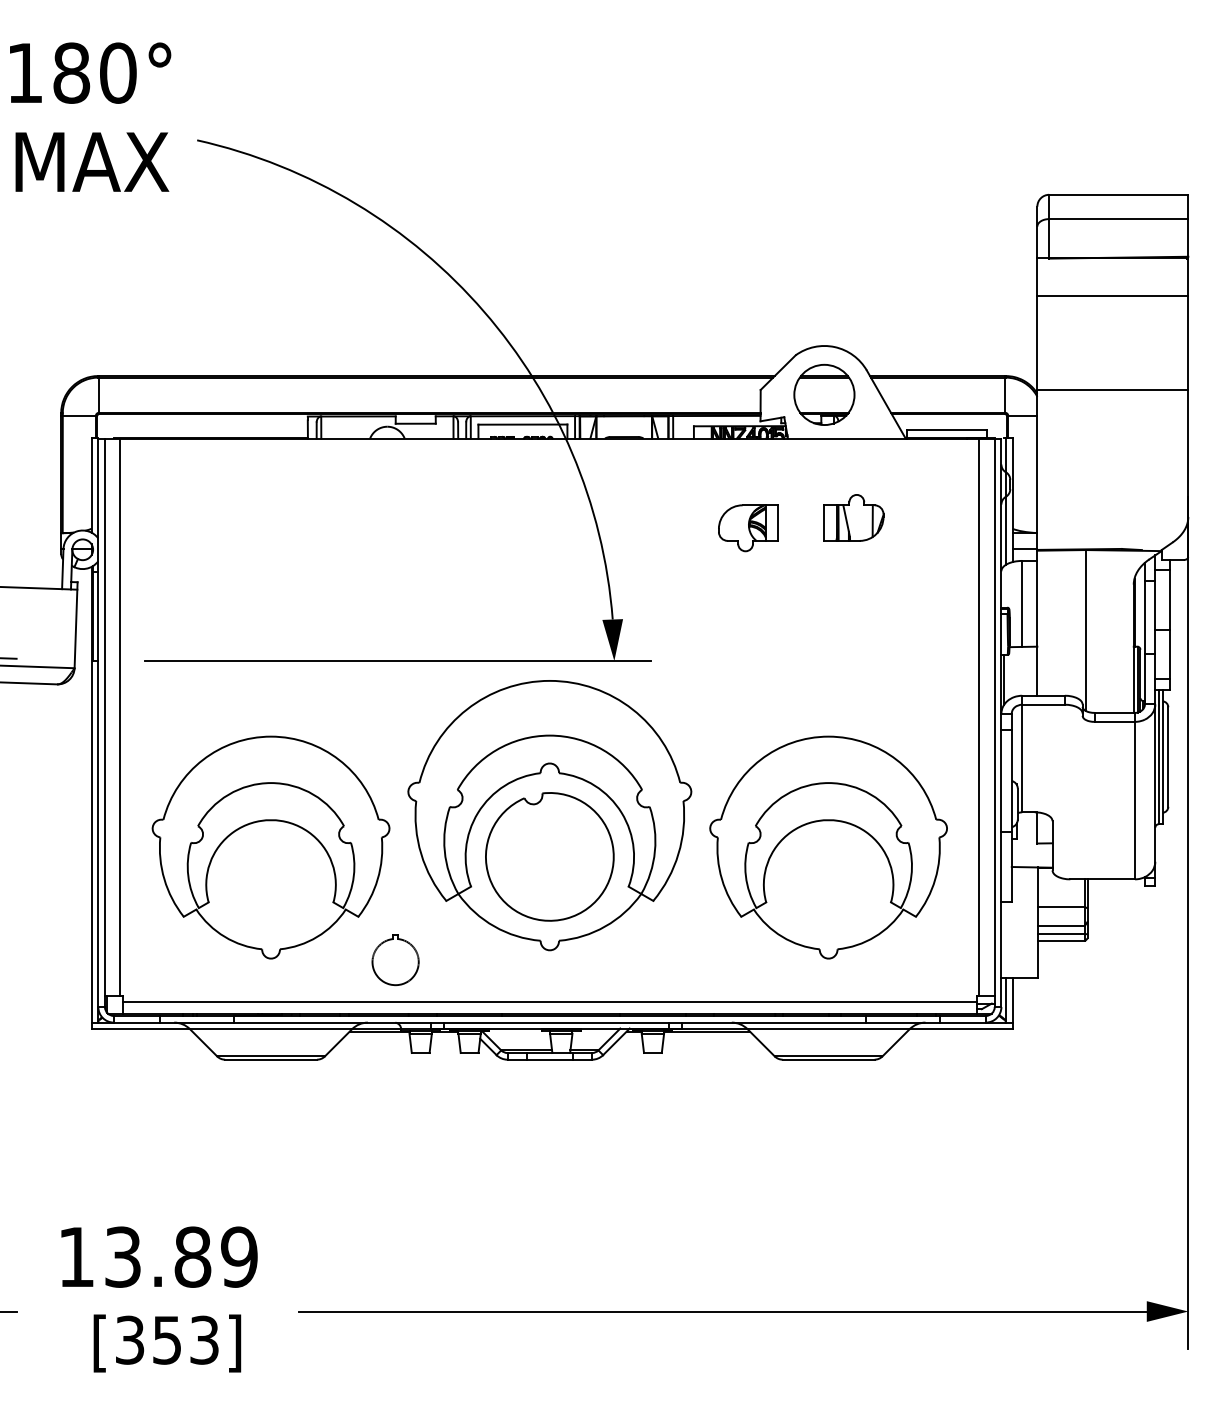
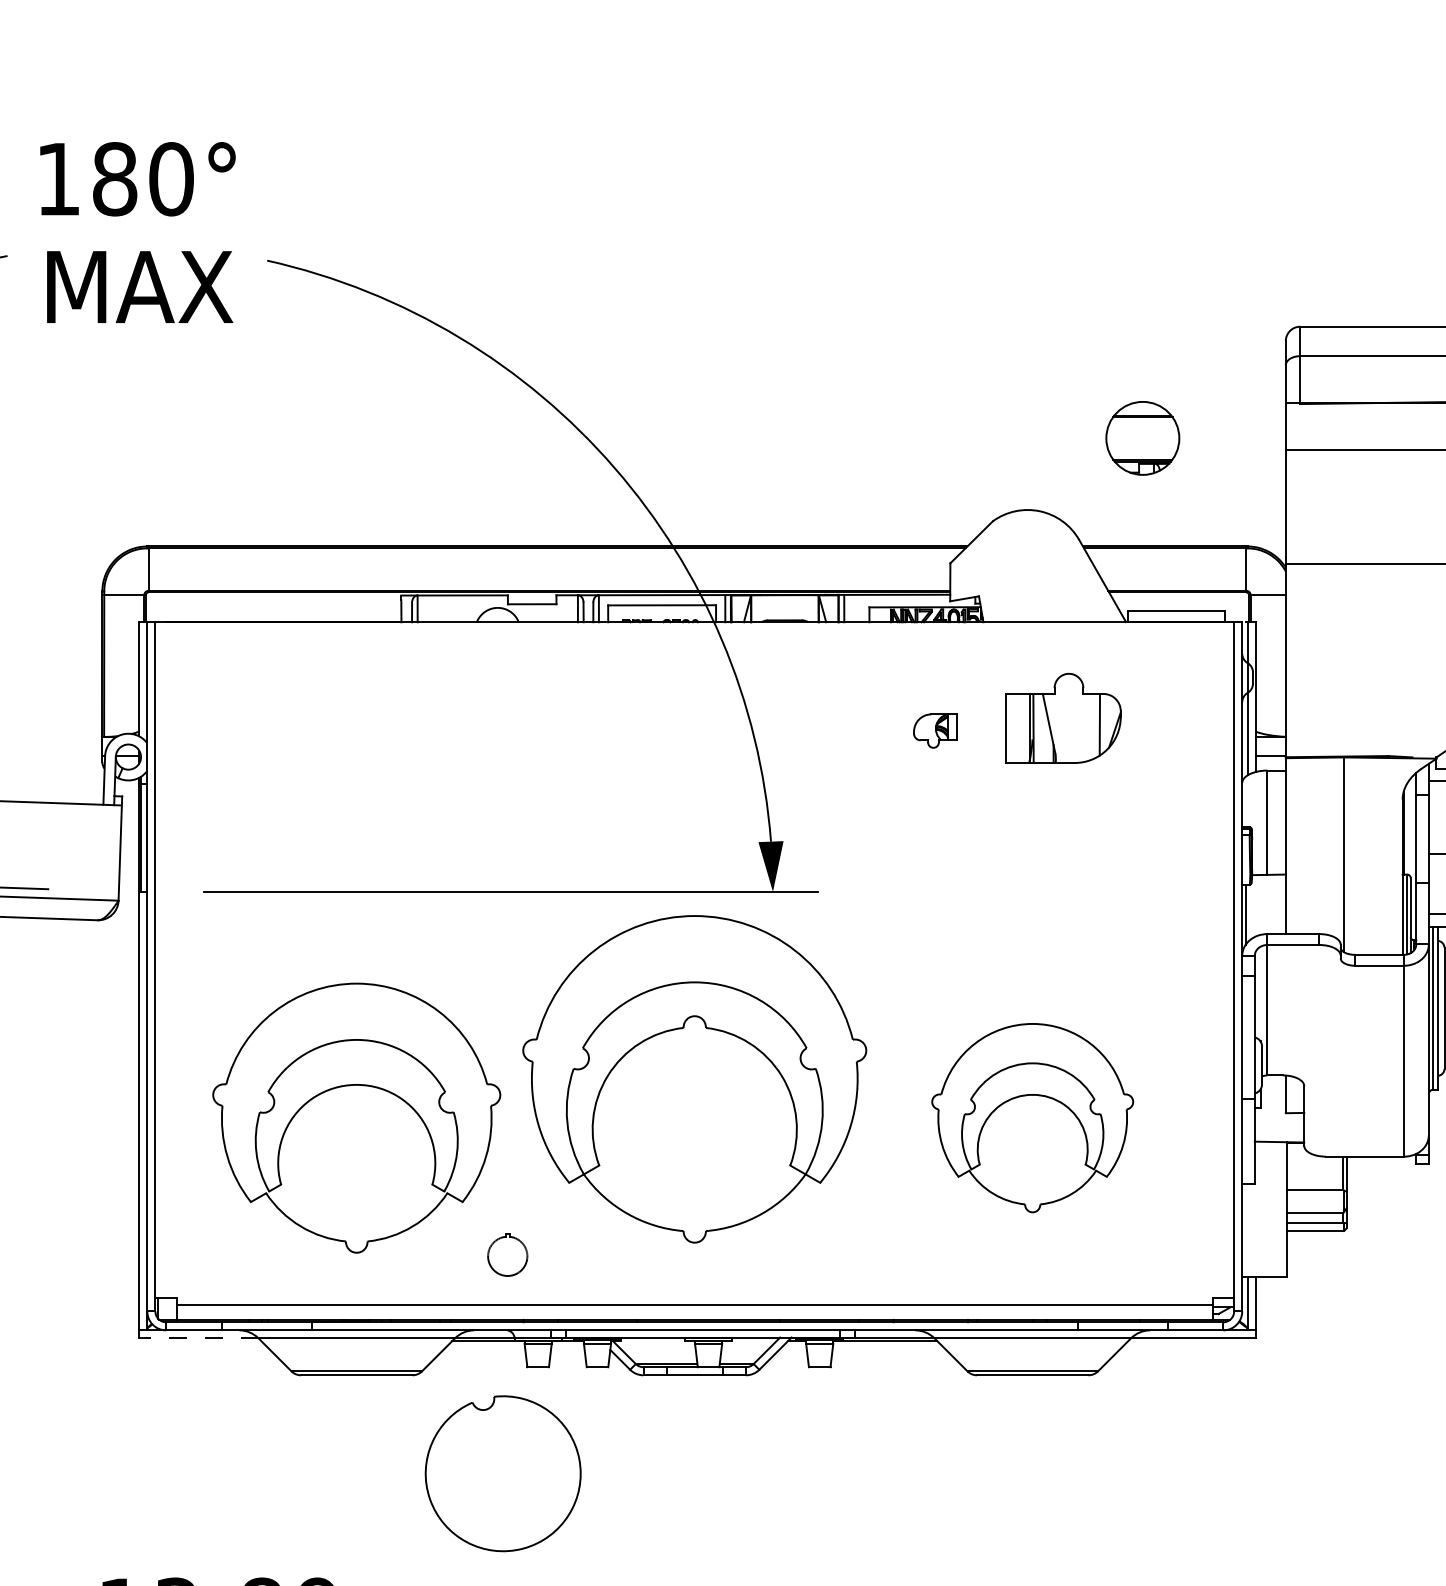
part: (824, 394) -> (1142, 437), moved
part: (853, 517) -> (1062, 717), size x1.6
part: (748, 528) -> (935, 731), size x0.6
line: (120, 717) -> (174, 960), removed
line: (979, 717) -> (1215, 960), removed
part: (828, 847) -> (1032, 1118), size x0.7
part: (549, 856) -> (502, 1473), moved
part: (395, 960) -> (507, 1255), size x0.7
line: (140, 1029) -> (198, 1338), solid -> dashed

